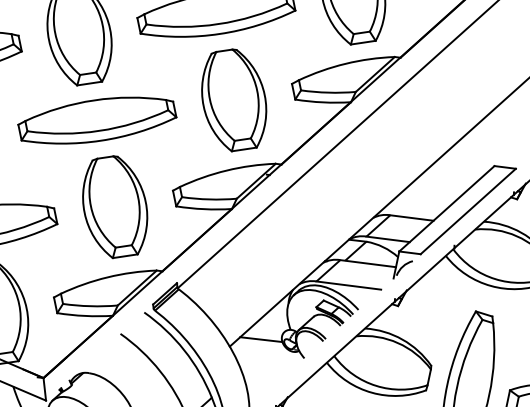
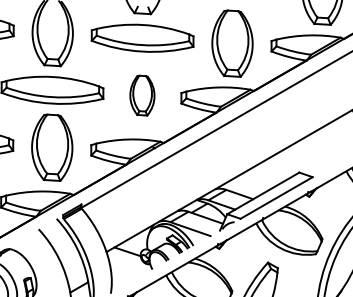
part: (234, 99) -> (142, 95), size x0.6

